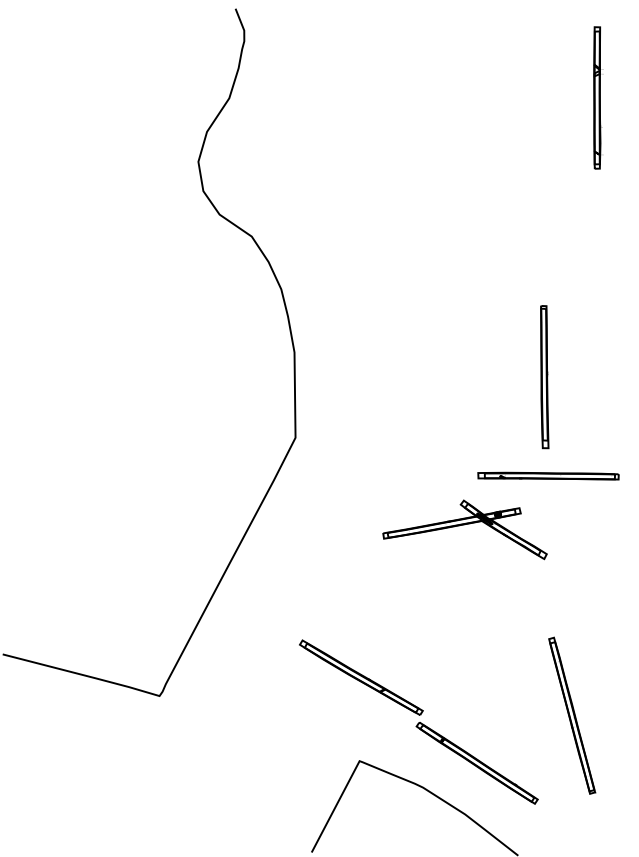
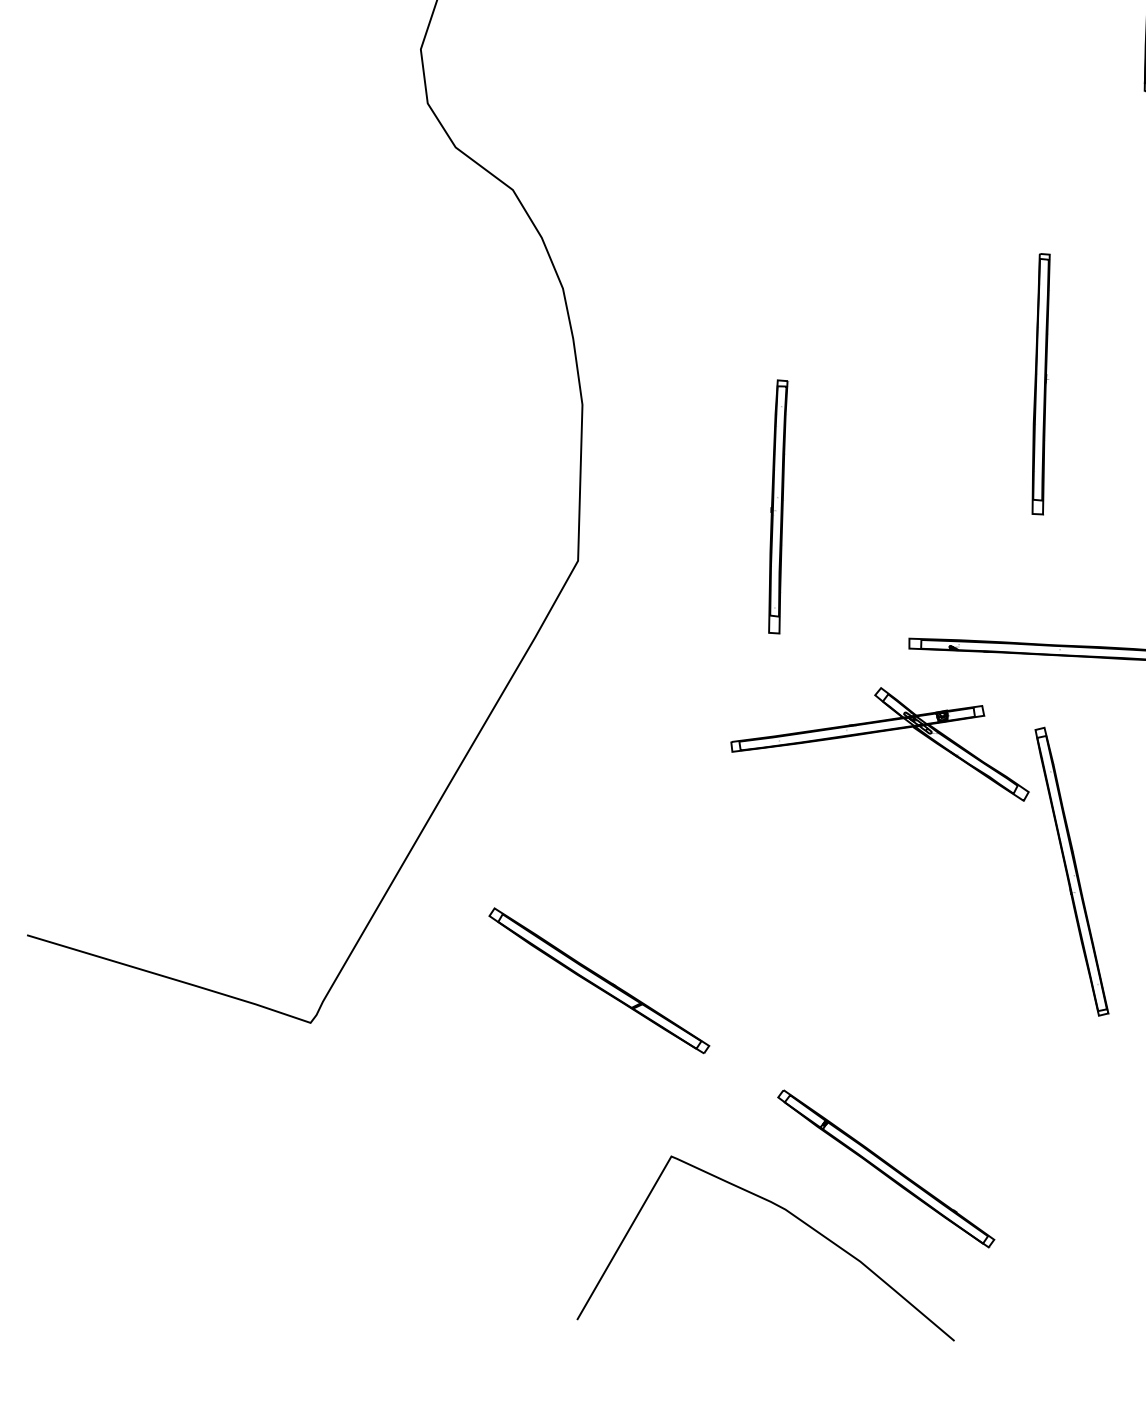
part: (544, 377) -> (1040, 384), moved
part: (403, 403) -> (777, 506), added
part: (361, 677) -> (599, 980), moved
part: (572, 715) -> (1072, 871), moved

